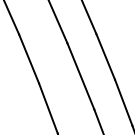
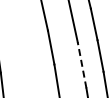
line: (81, 74) -> (82, 64), solid -> dashed

